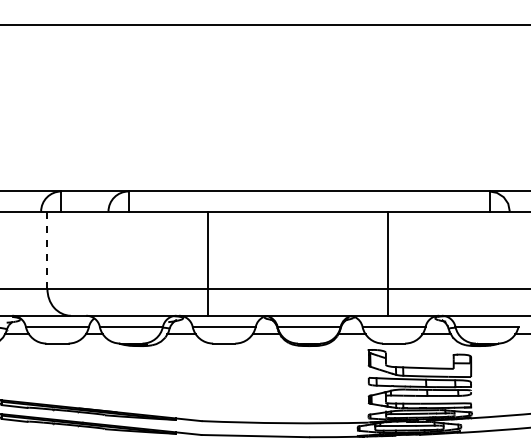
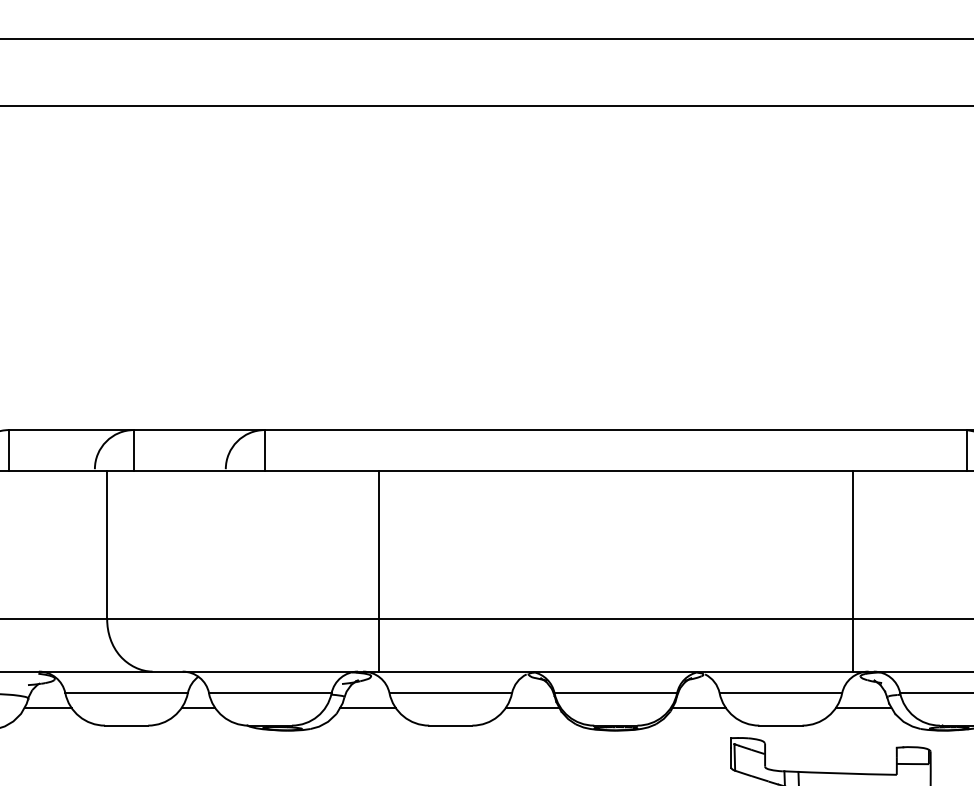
line: (47, 250) -> (107, 544), dashed -> solid
line: (208, 263) -> (379, 570), moved
line: (388, 263) -> (853, 570), moved

